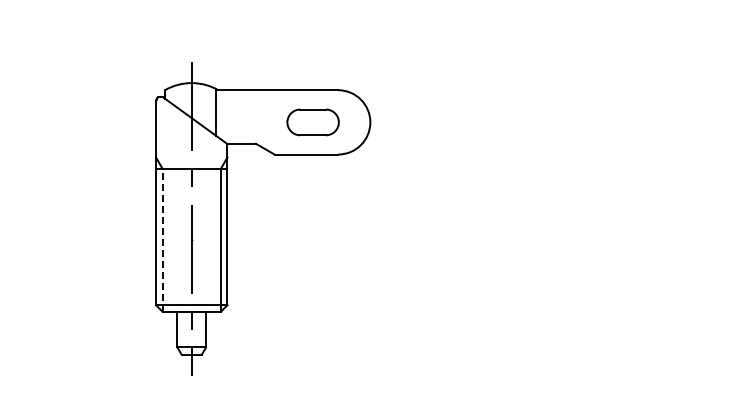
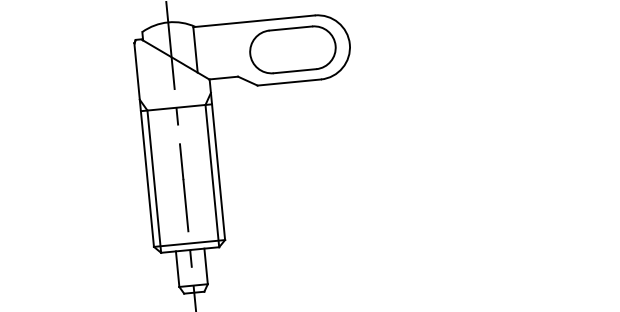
part: (312, 122) -> (292, 50), size x1.67
line: (162, 239) -> (154, 180), dashed -> solid

